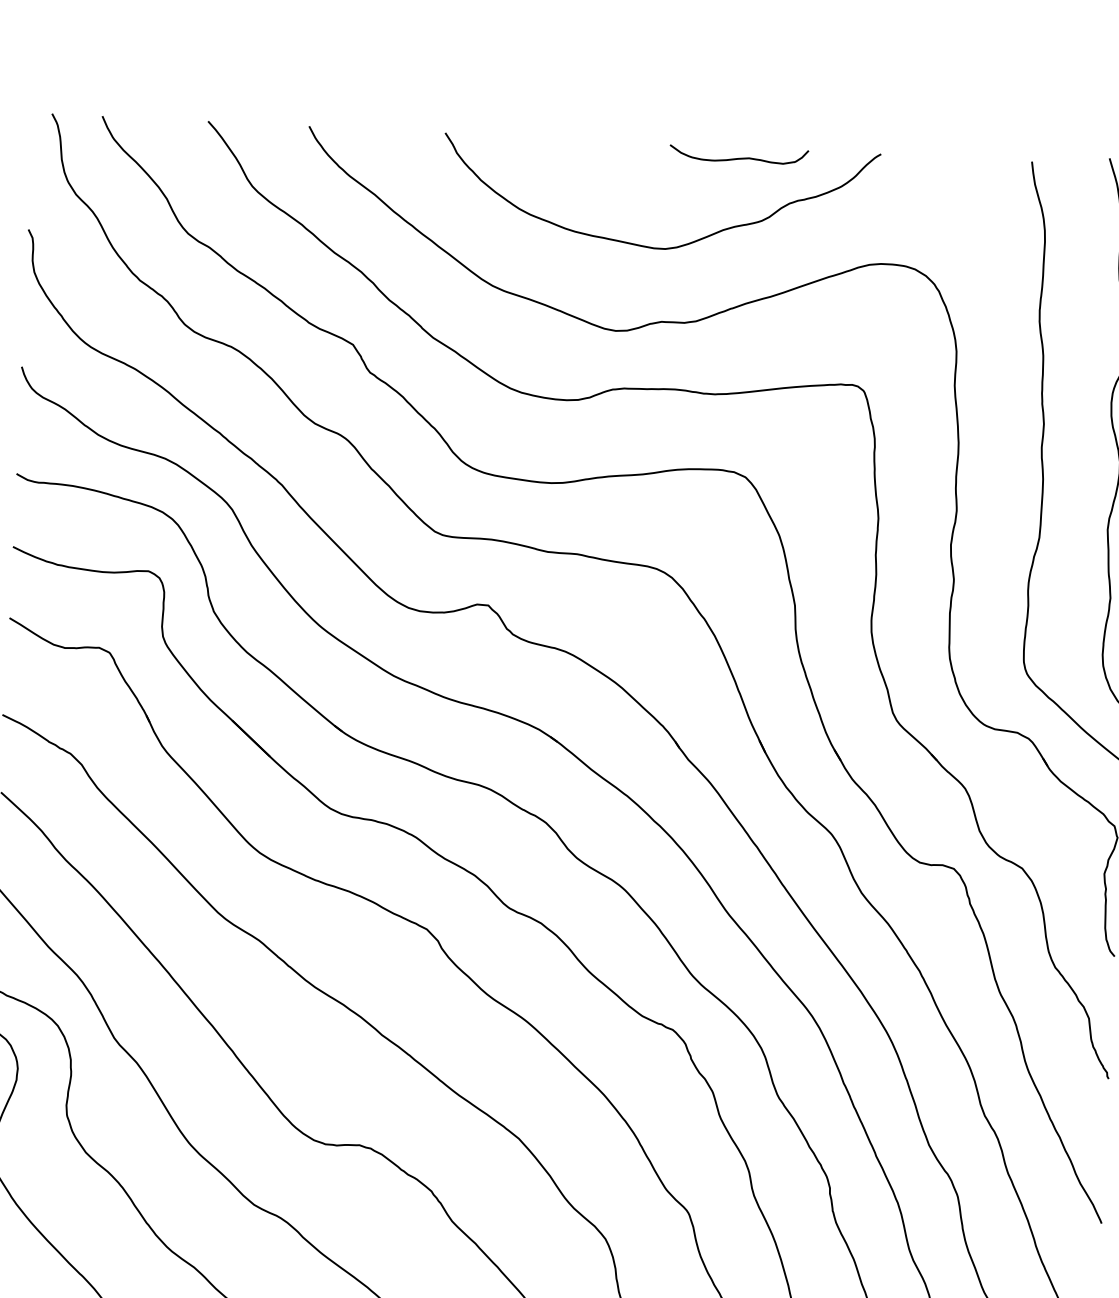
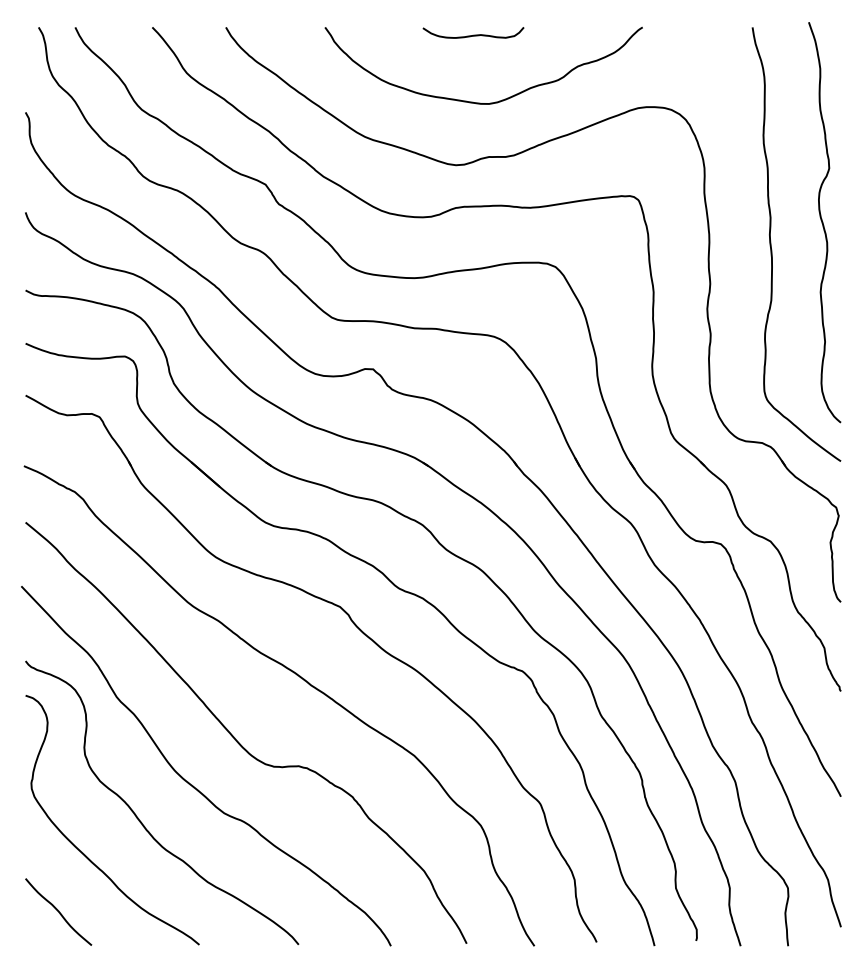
curve: (739, 157) -> (473, 34), moved

